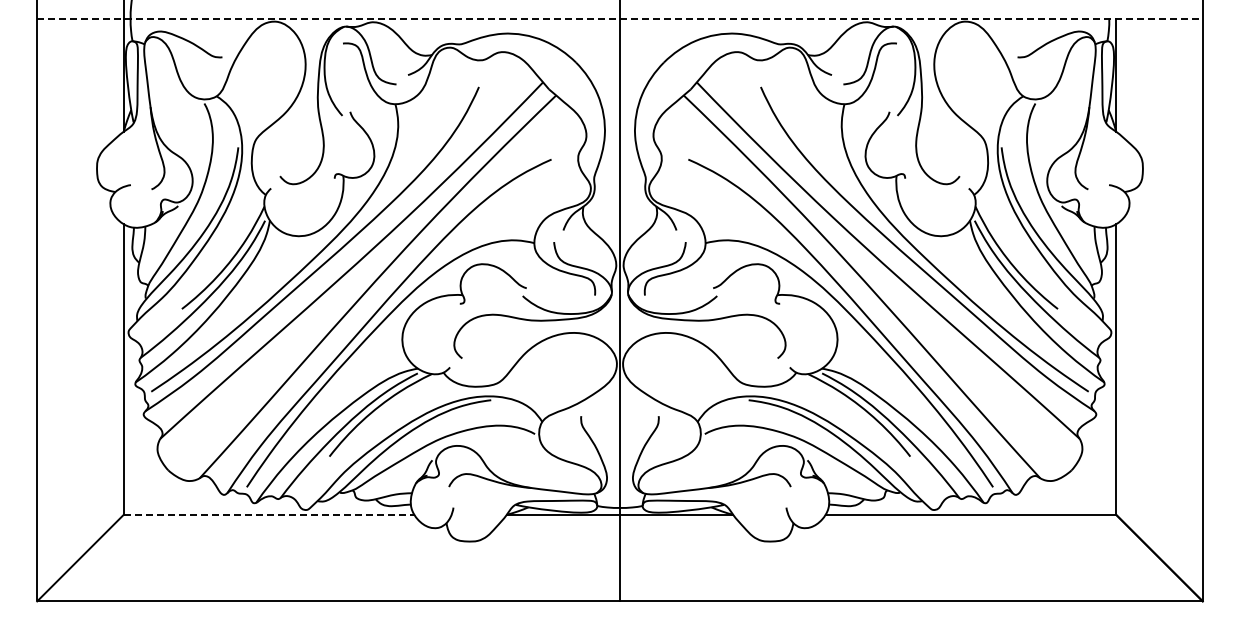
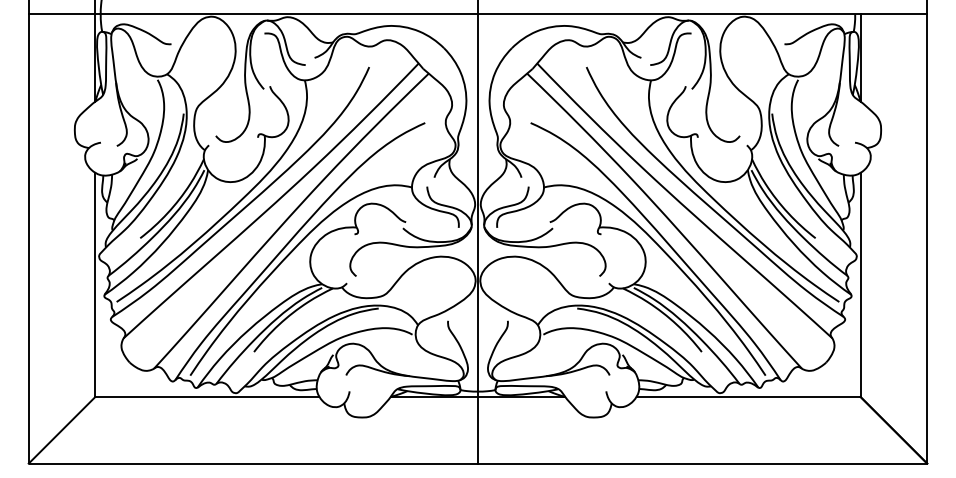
line: (619, 18) -> (477, 14), dashed -> solid
line: (269, 514) -> (207, 396), dashed -> solid

